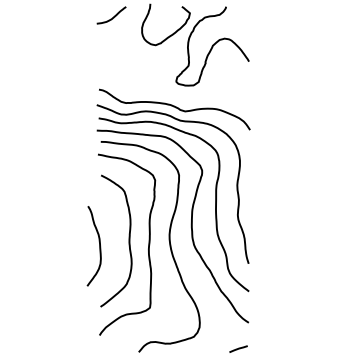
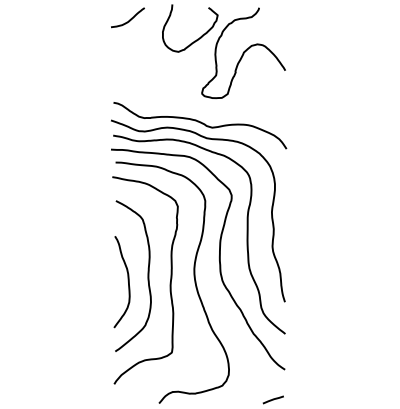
curve: (98, 245) -> (127, 281), moved

